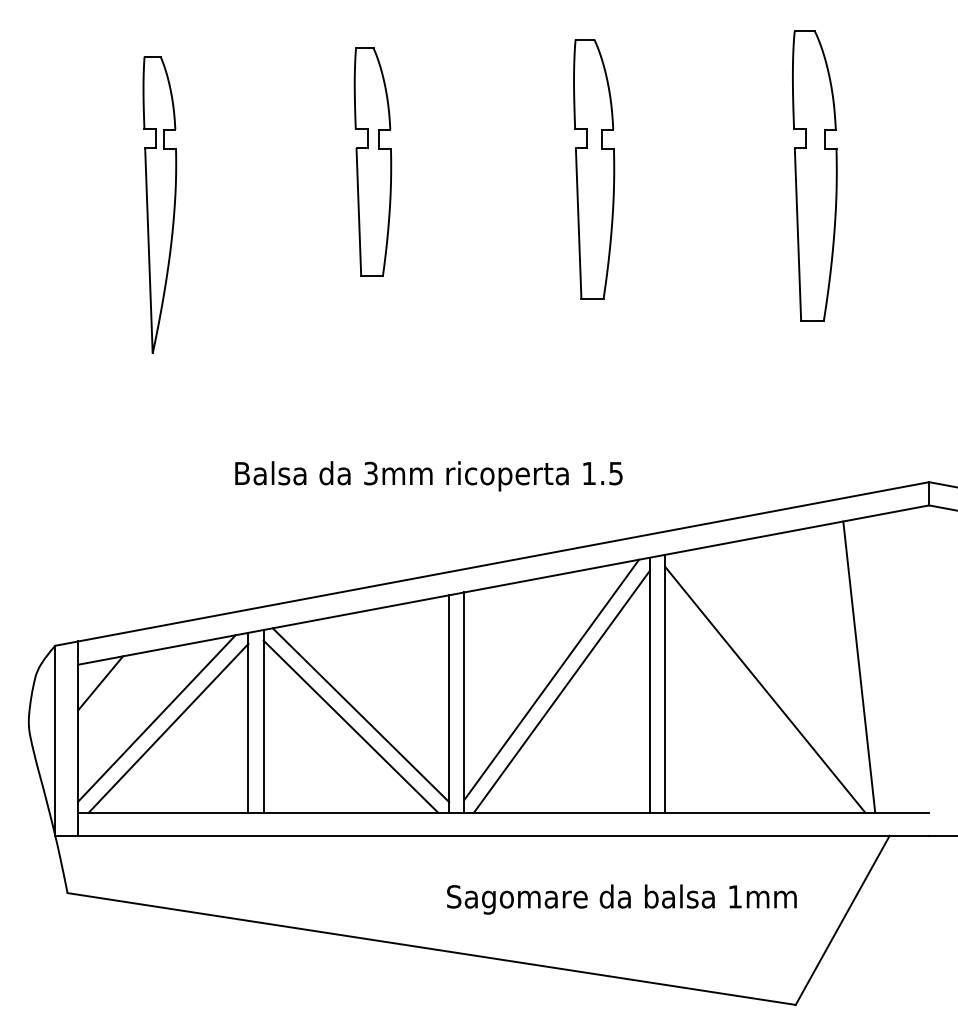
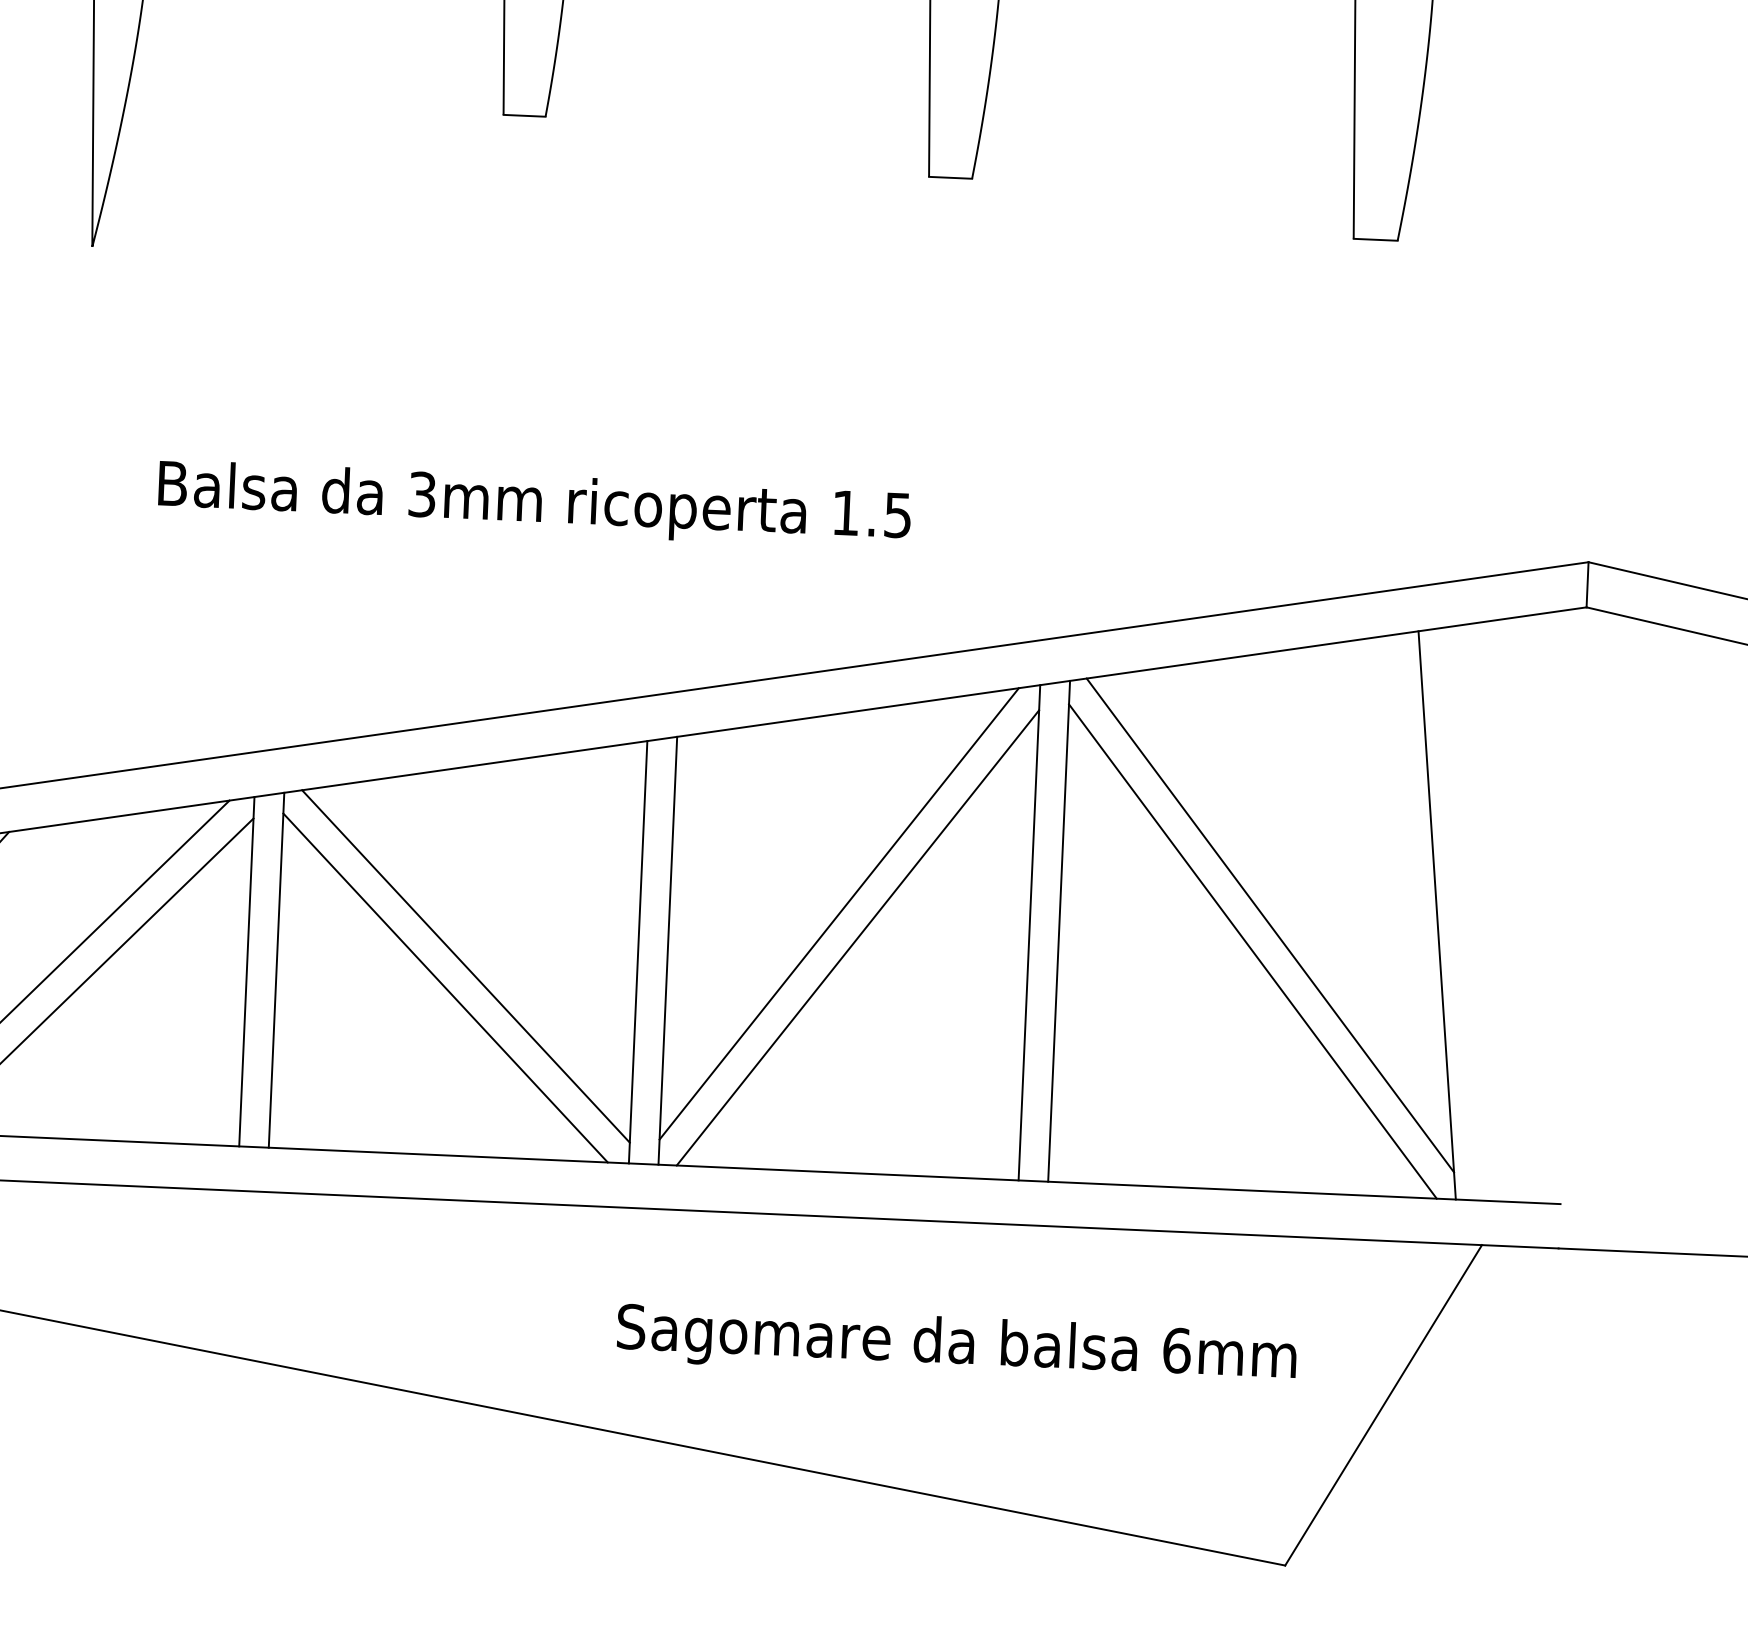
text: (428, 476) -> (533, 505), moved
line: (773, 675) -> (1269, 924), added
text: (735, 896) -> (1177, 1350), 1mm -> 6mm

